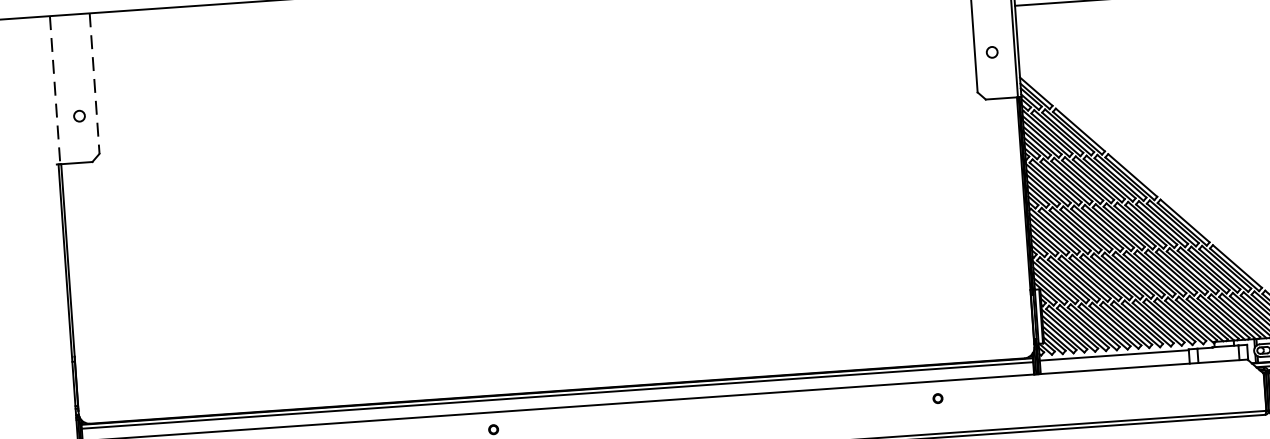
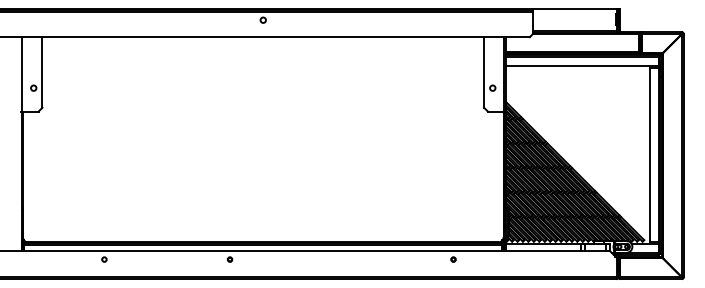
line: (94, 83) -> (42, 72), dashed -> solid
line: (55, 90) -> (22, 74), dashed -> solid

